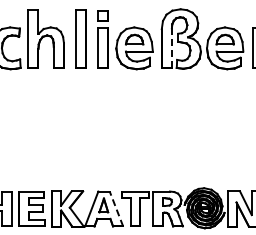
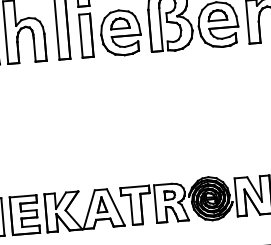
line: (171, 48) -> (160, 29), dashed -> solid
line: (116, 208) -> (115, 206), dashed -> solid

